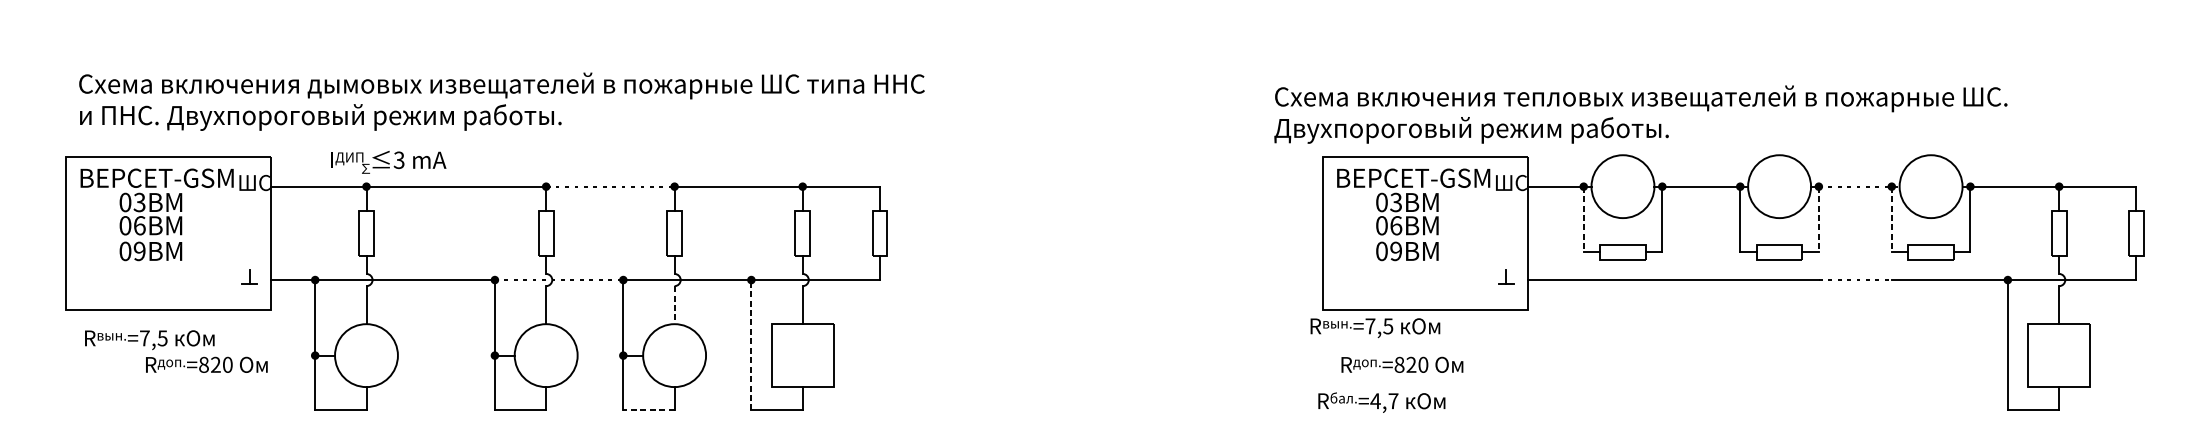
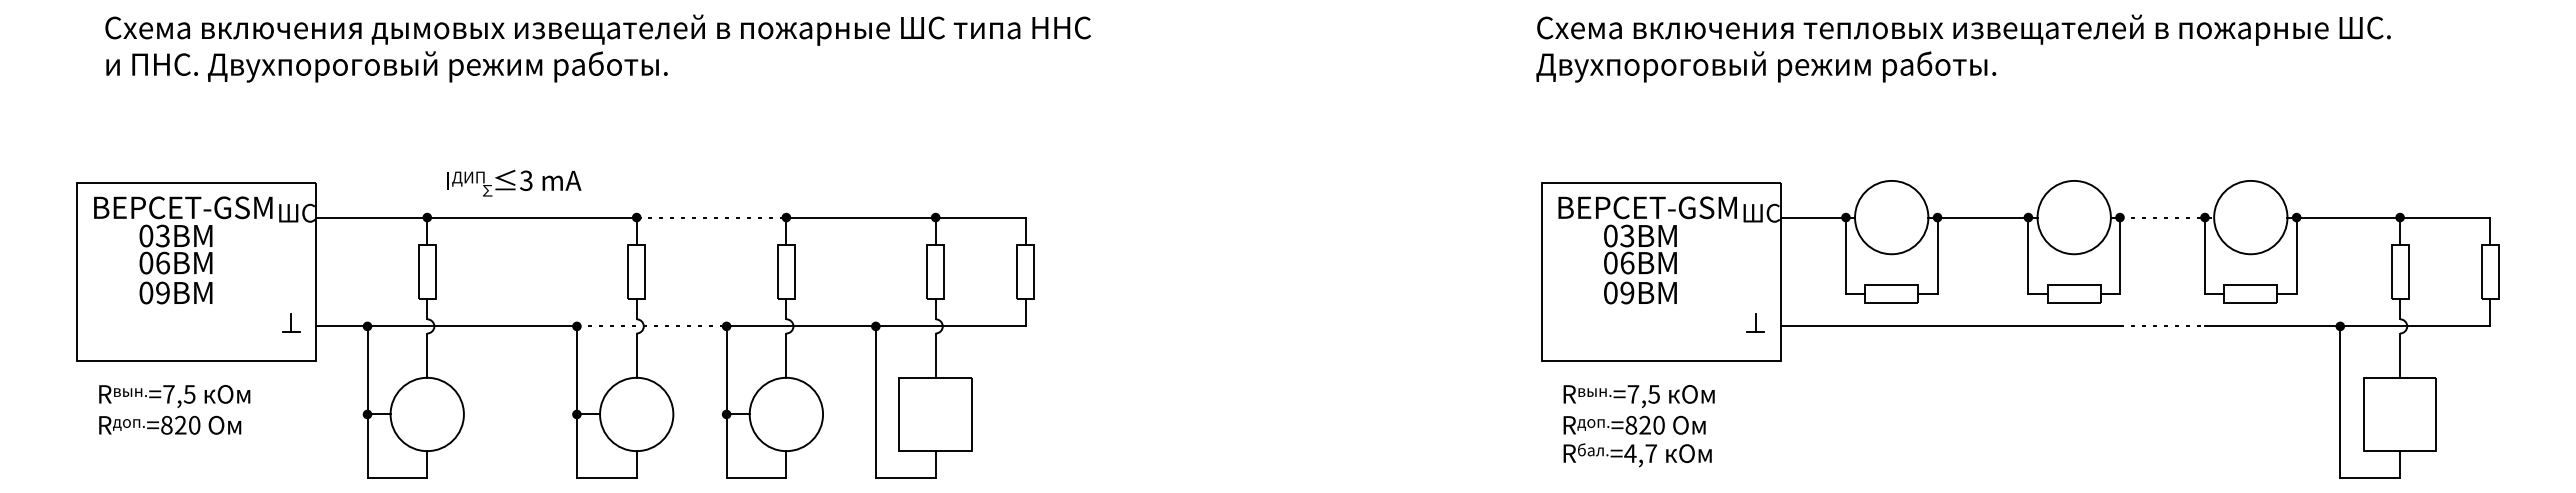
text: (501, 101) -> (597, 48), moved
text: (1640, 114) -> (1963, 48), moved
text: (388, 161) -> (514, 182), moved
line: (1583, 220) -> (1845, 256), dashed -> solid
line: (1818, 220) -> (2119, 256), dashed -> solid
line: (1891, 220) -> (2204, 256), dashed -> solid
line: (674, 305) -> (786, 356), dashed -> solid
text: (1374, 328) -> (1638, 396), moved
line: (751, 345) -> (875, 402), dashed -> solid
text: (207, 364) -> (170, 424), moved
text: (1381, 402) -> (1637, 455), moved
line: (648, 410) -> (756, 478), dashed -> solid

